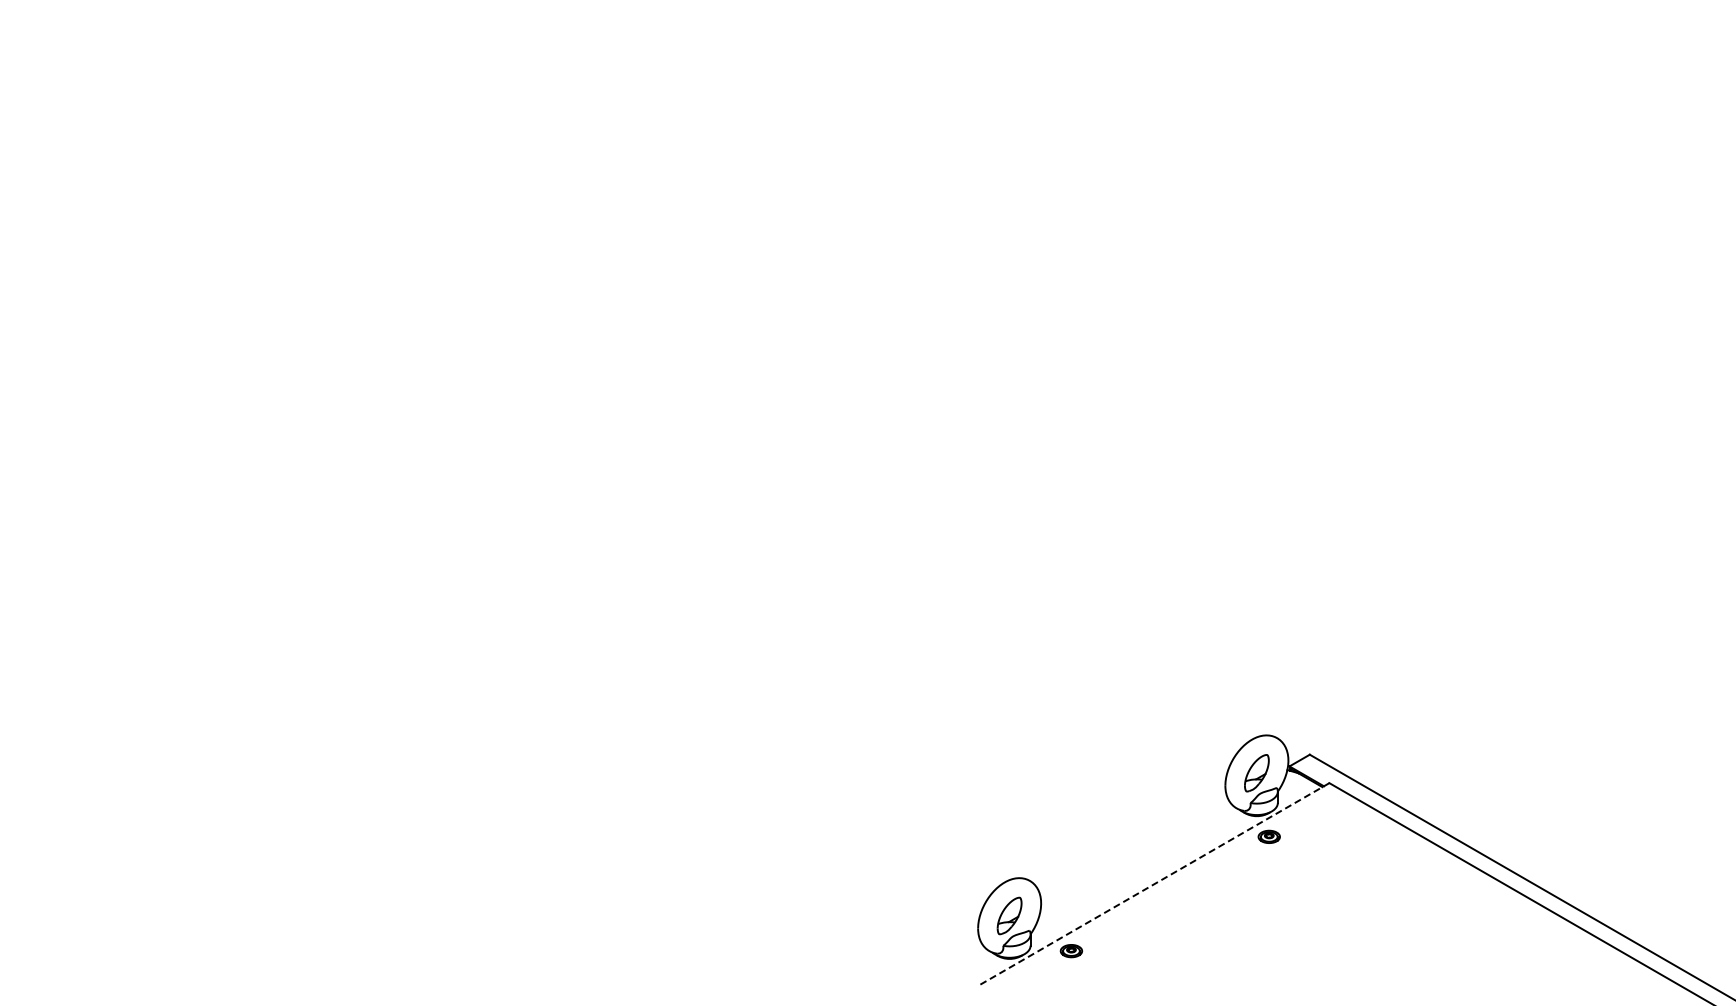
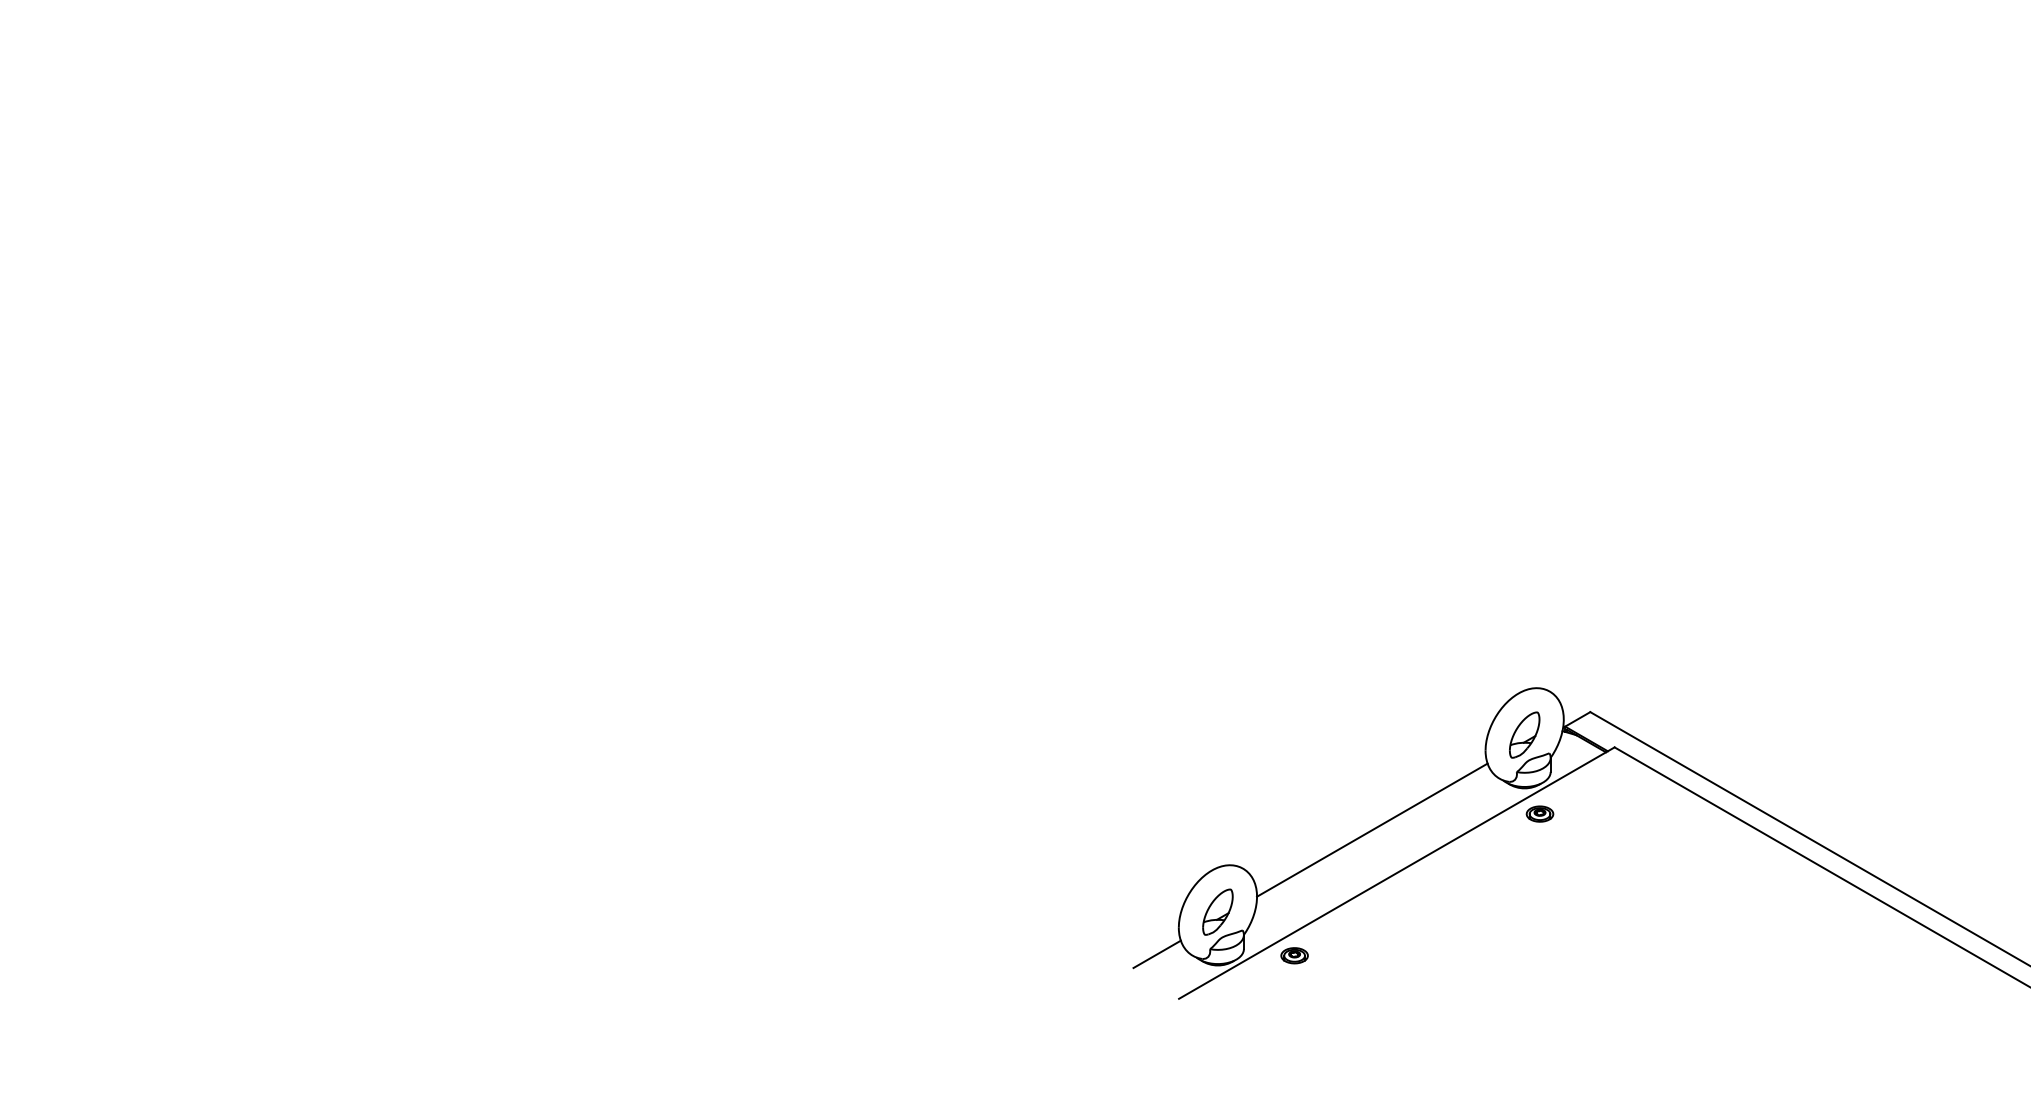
line: (1134, 849) -> (1372, 829), added
line: (1153, 884) -> (1396, 873), dashed -> solid
line: (960, 949) -> (1156, 953), added

